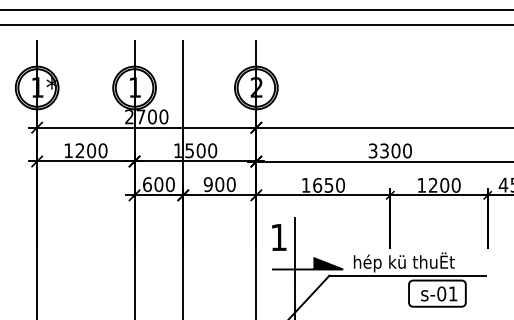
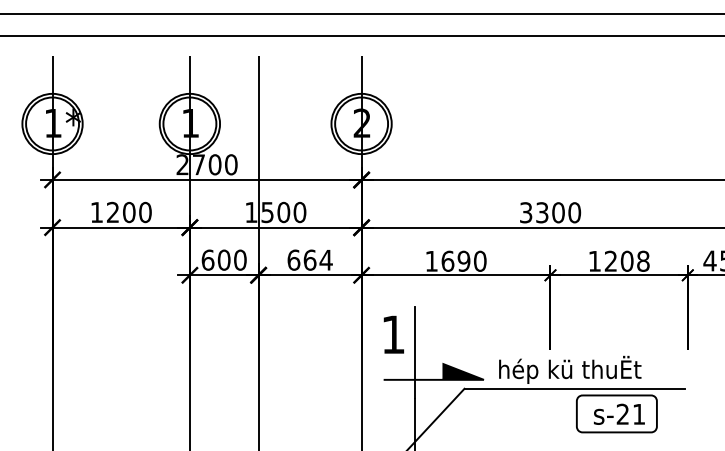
text: (219, 184) -> (309, 260), 900 -> 664
text: (328, 184) -> (463, 260), 1650 -> 1690
text: (455, 185) -> (642, 261), 1200 -> 1208
text: (441, 293) -> (622, 413), s-01 -> s-21

